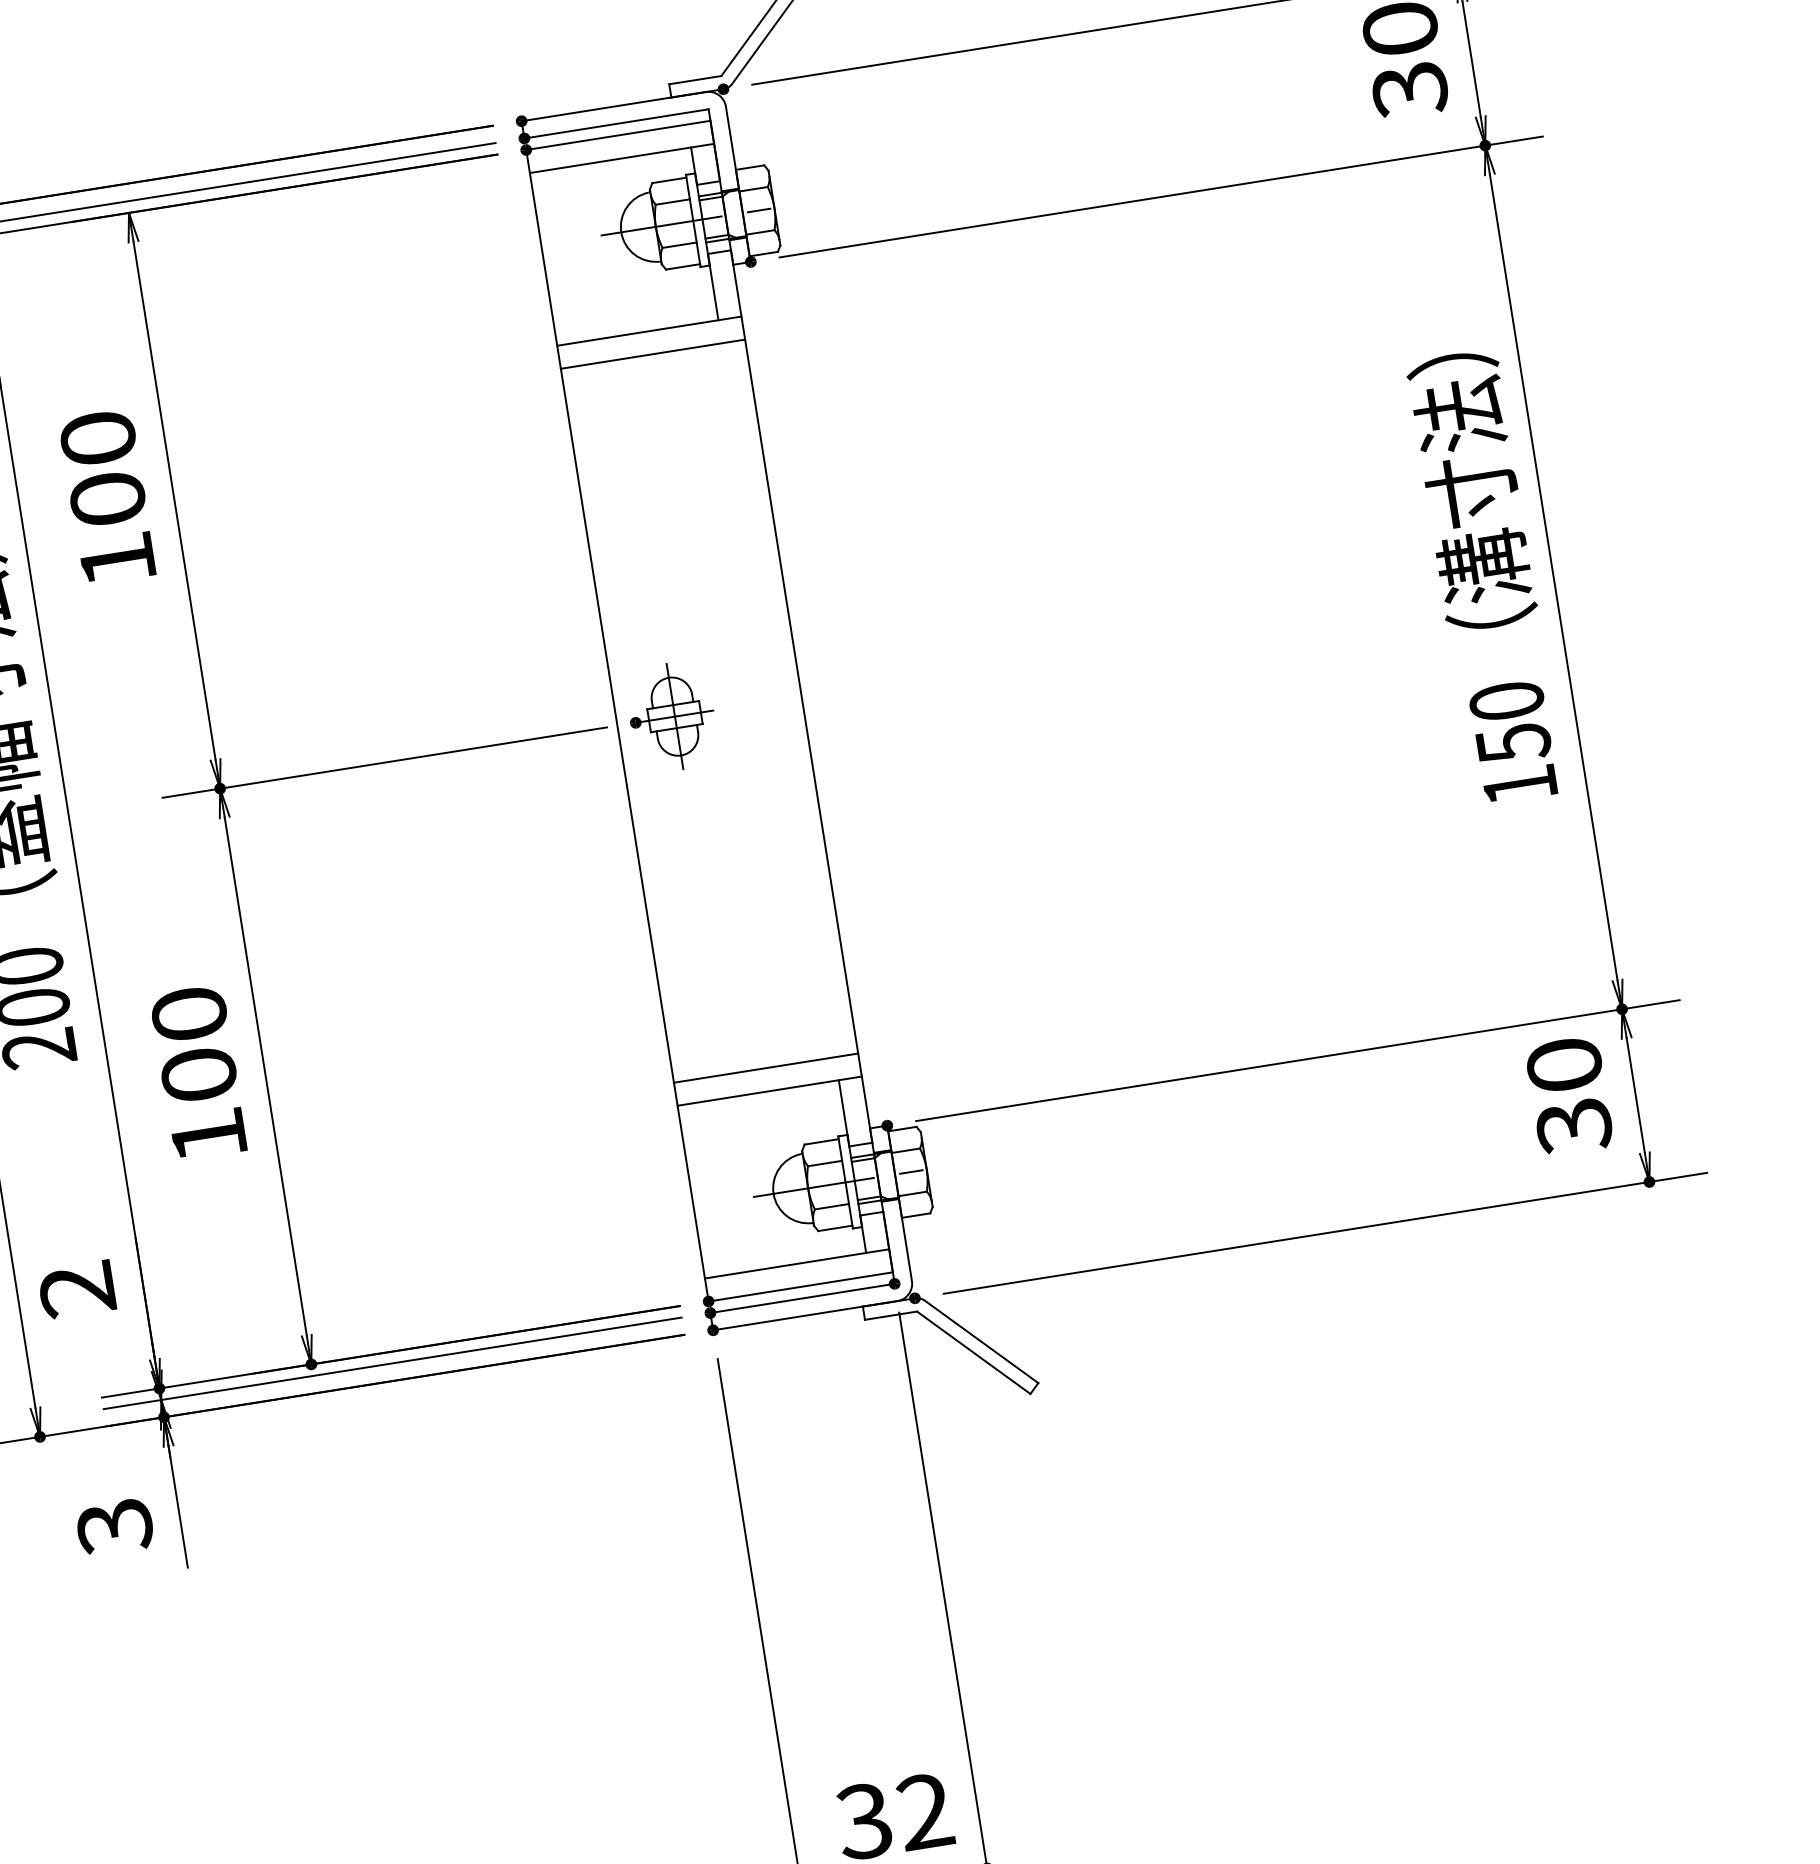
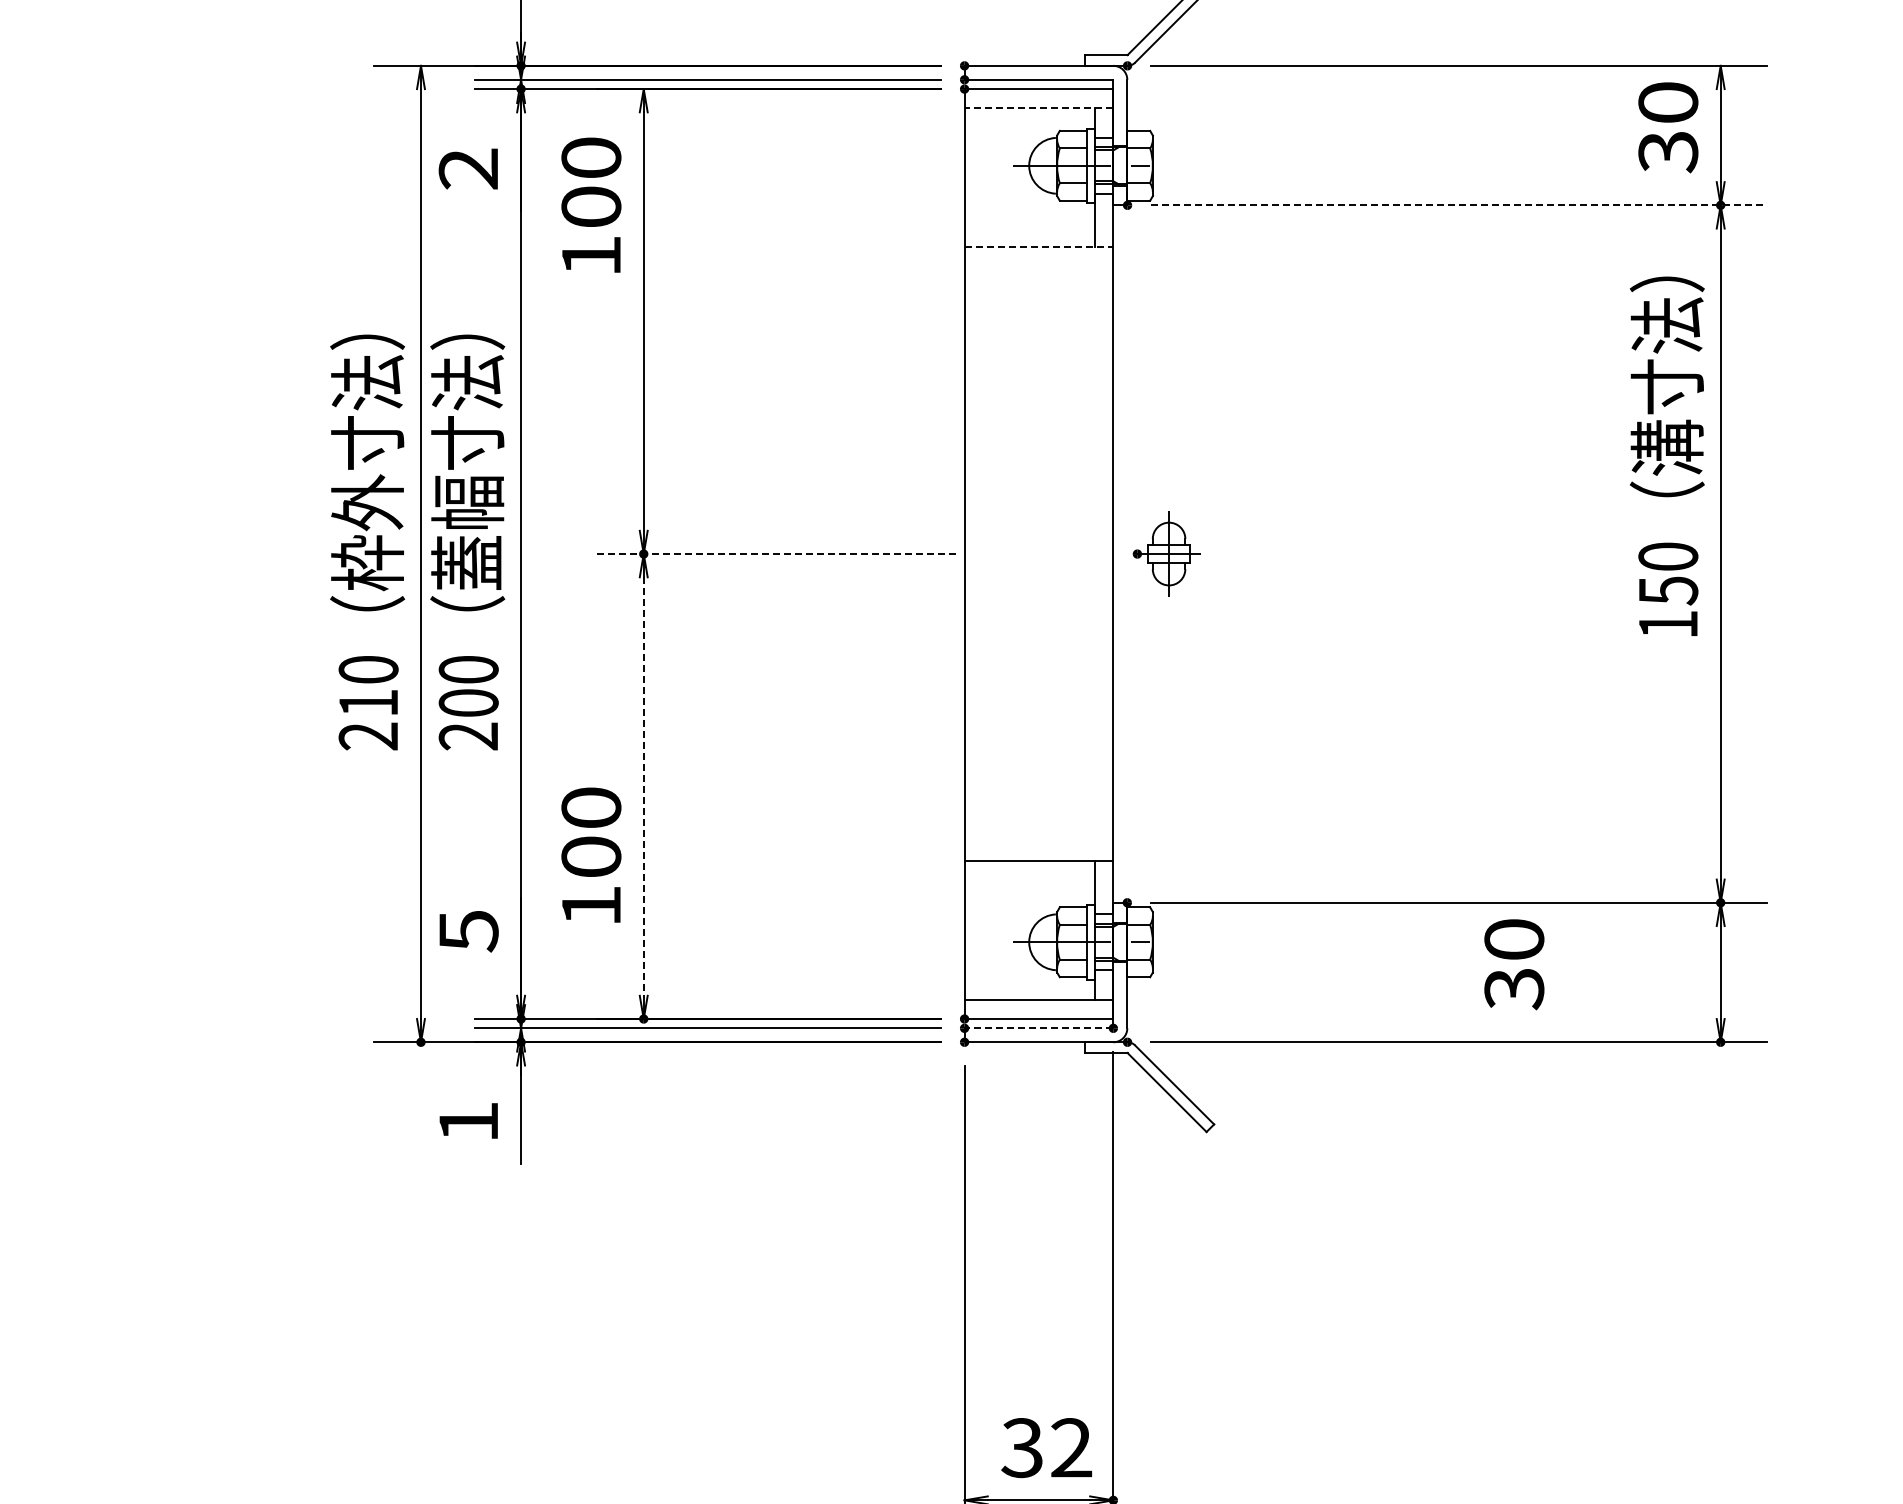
line: (621, 158) -> (1038, 107), solid -> dashed
line: (1161, 197) -> (1459, 205), solid -> dashed
line: (650, 331) -> (1039, 247), solid -> dashed
line: (652, 353) -> (1038, 265), removed
text: (107, 496) -> (591, 204), moved
text: (1484, 576) -> (1666, 455), moved
part: (671, 716) -> (1166, 553), moved
line: (384, 763) -> (776, 554), solid -> dashed
line: (765, 1068) -> (1038, 842), removed
text: (198, 1071) -> (591, 854), moved
line: (265, 1077) -> (643, 787), solid -> dashed
text: (1569, 1095) -> (1514, 964), moved
text: (77, 1290) -> (468, 931), 2 -> 5
line: (802, 1298) -> (1038, 1028), solid -> dashed
text: (114, 1526) -> (468, 1122), 3 -> 1

